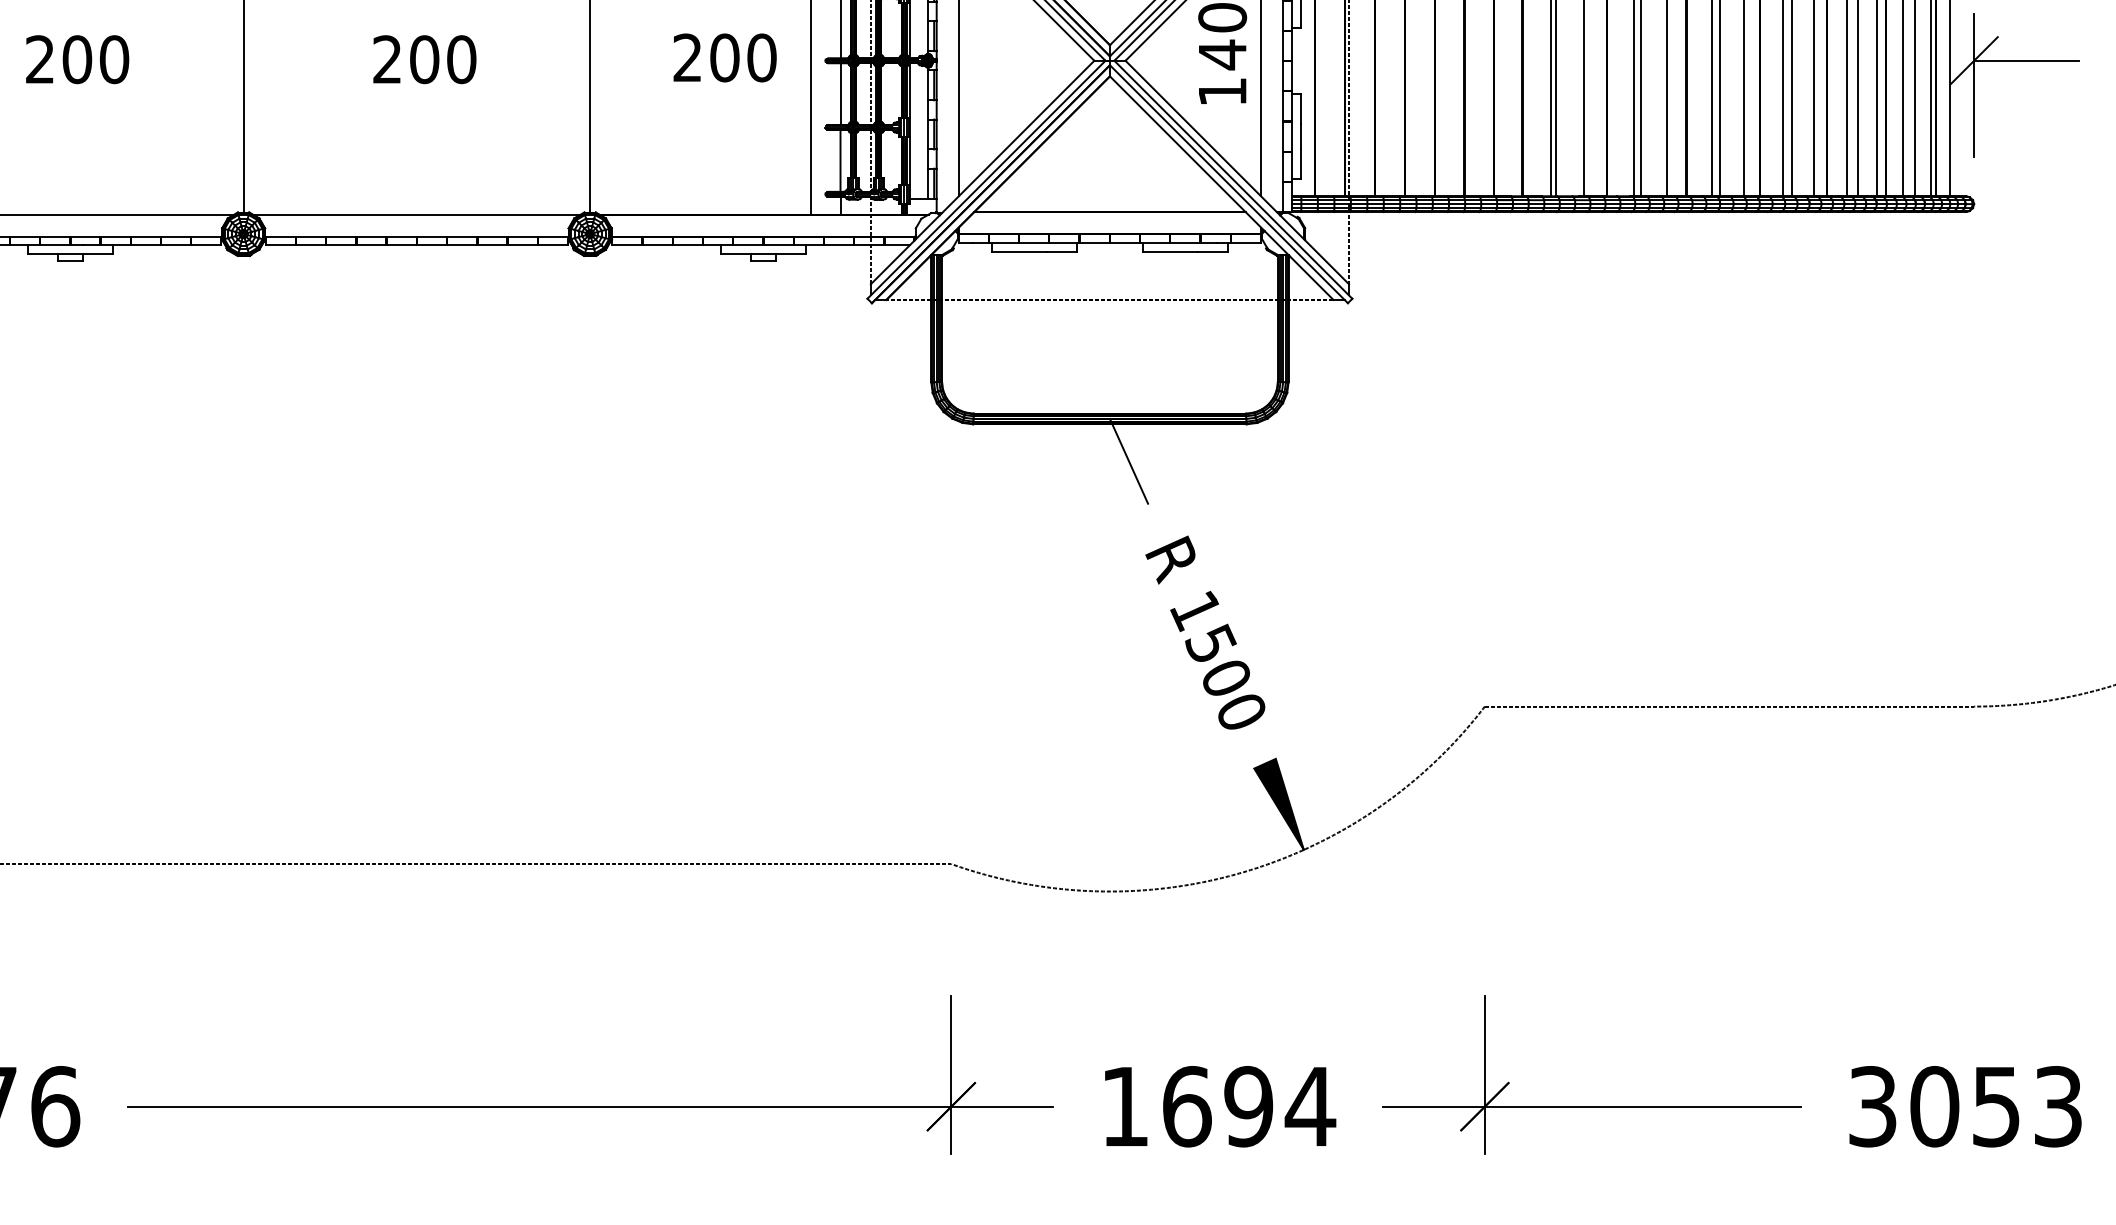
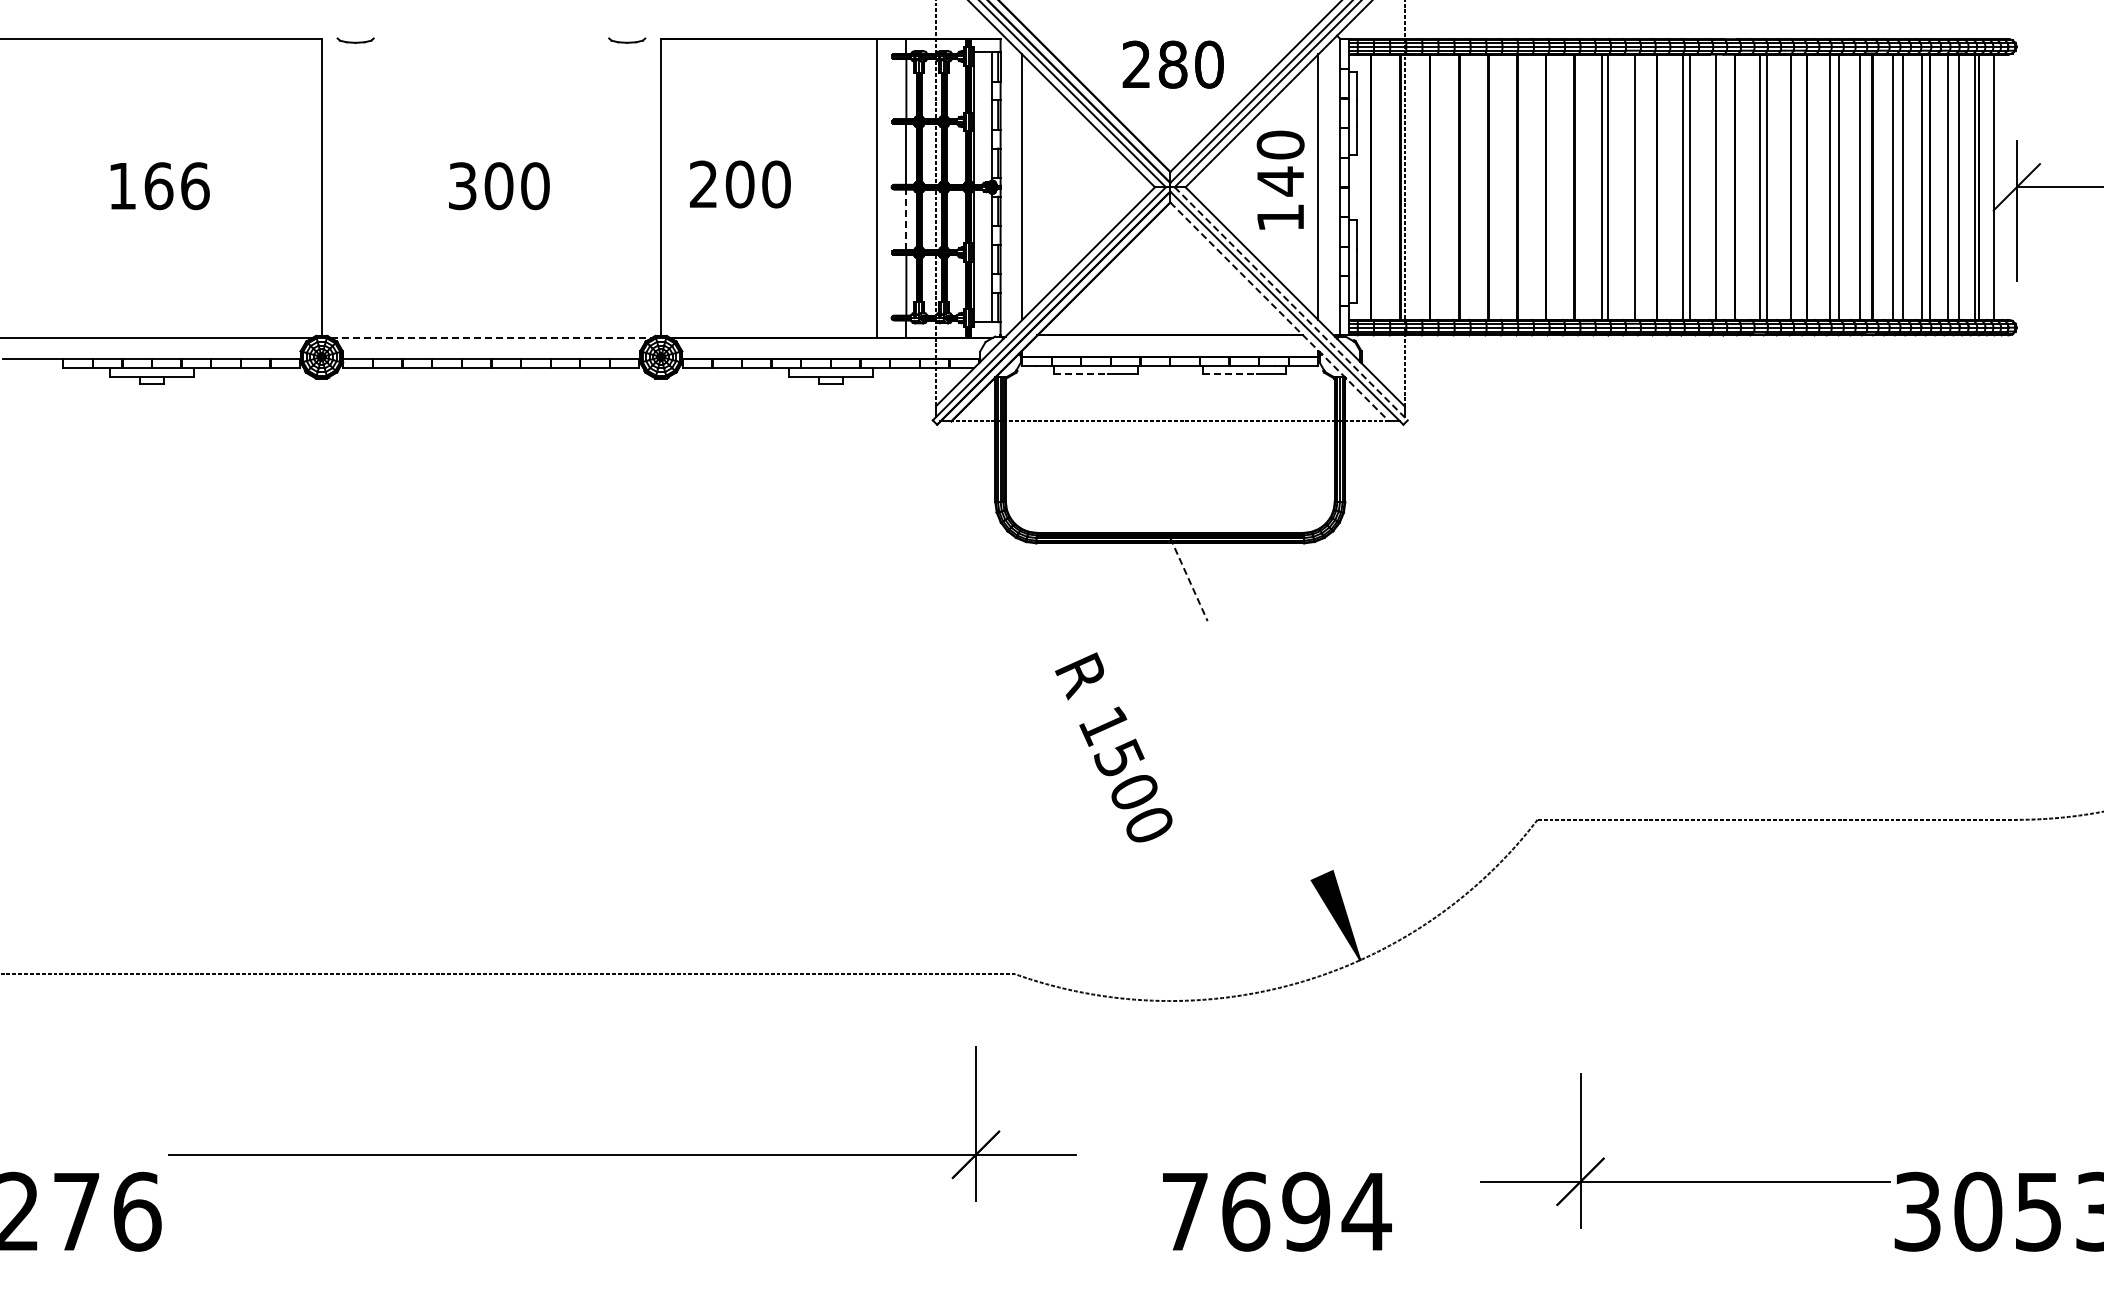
text: (725, 57) -> (740, 184), moved
text: (76, 59) -> (158, 186), 200 -> 166
text: (387, 59) -> (462, 186), 200 -> 300
line: (840, 93) -> (906, 219), solid -> dashed
line: (1233, 179) -> (1291, 303), solid -> dashed
line: (1221, 188) -> (1279, 312), solid -> dashed
line: (416, 214) -> (491, 337), solid -> dashed
line: (1019, 251) -> (1081, 374), solid -> dashed
line: (1171, 251) -> (1230, 374), solid -> dashed
line: (1128, 461) -> (1188, 579), solid -> dashed
text: (1205, 632) -> (1113, 747), moved
part: (590, 1106) -> (622, 1154), moved
text: (1125, 1106) -> (1185, 1211), 1694 -> 7694
part: (1592, 1106) -> (1685, 1181), moved

